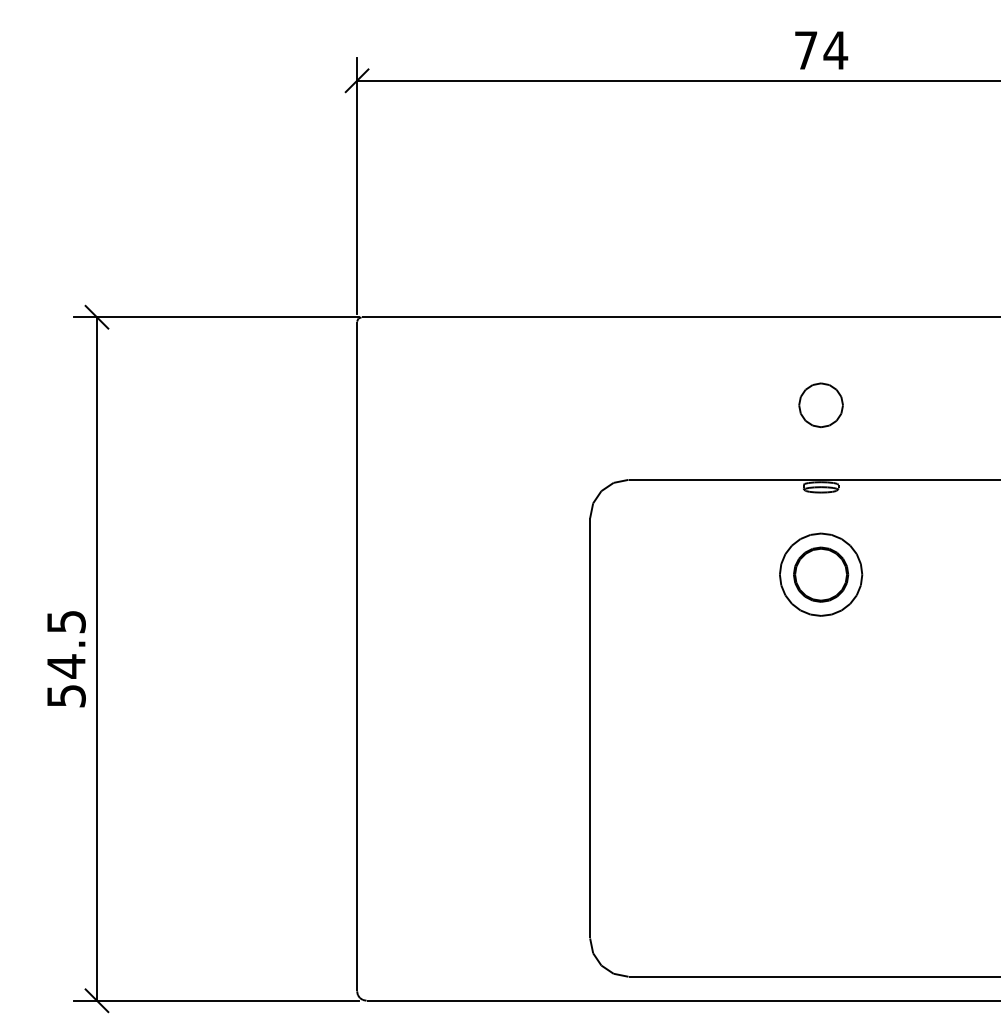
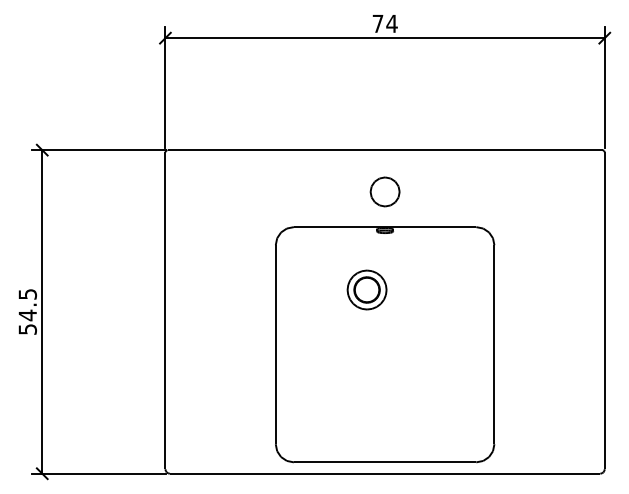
part: (819, 404) -> (384, 191), size x1.4
part: (819, 573) -> (366, 289), moved

